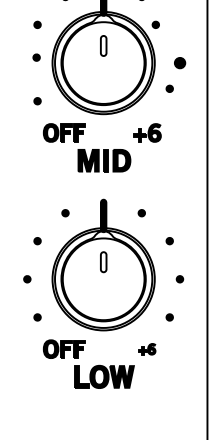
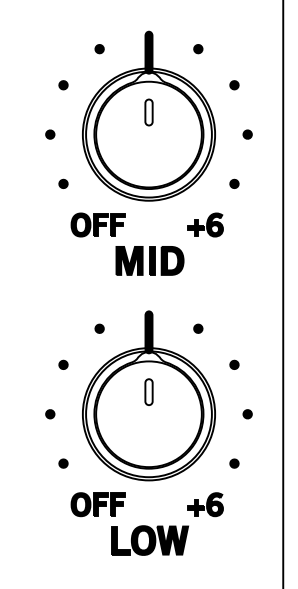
part: (155, 25) -> (234, 85), moved
part: (36, 57) -> (50, 134), moved
part: (179, 62) -> (247, 134), size x0.62
part: (169, 88) -> (234, 183), moved
part: (147, 349) -> (205, 504), size x1.67

